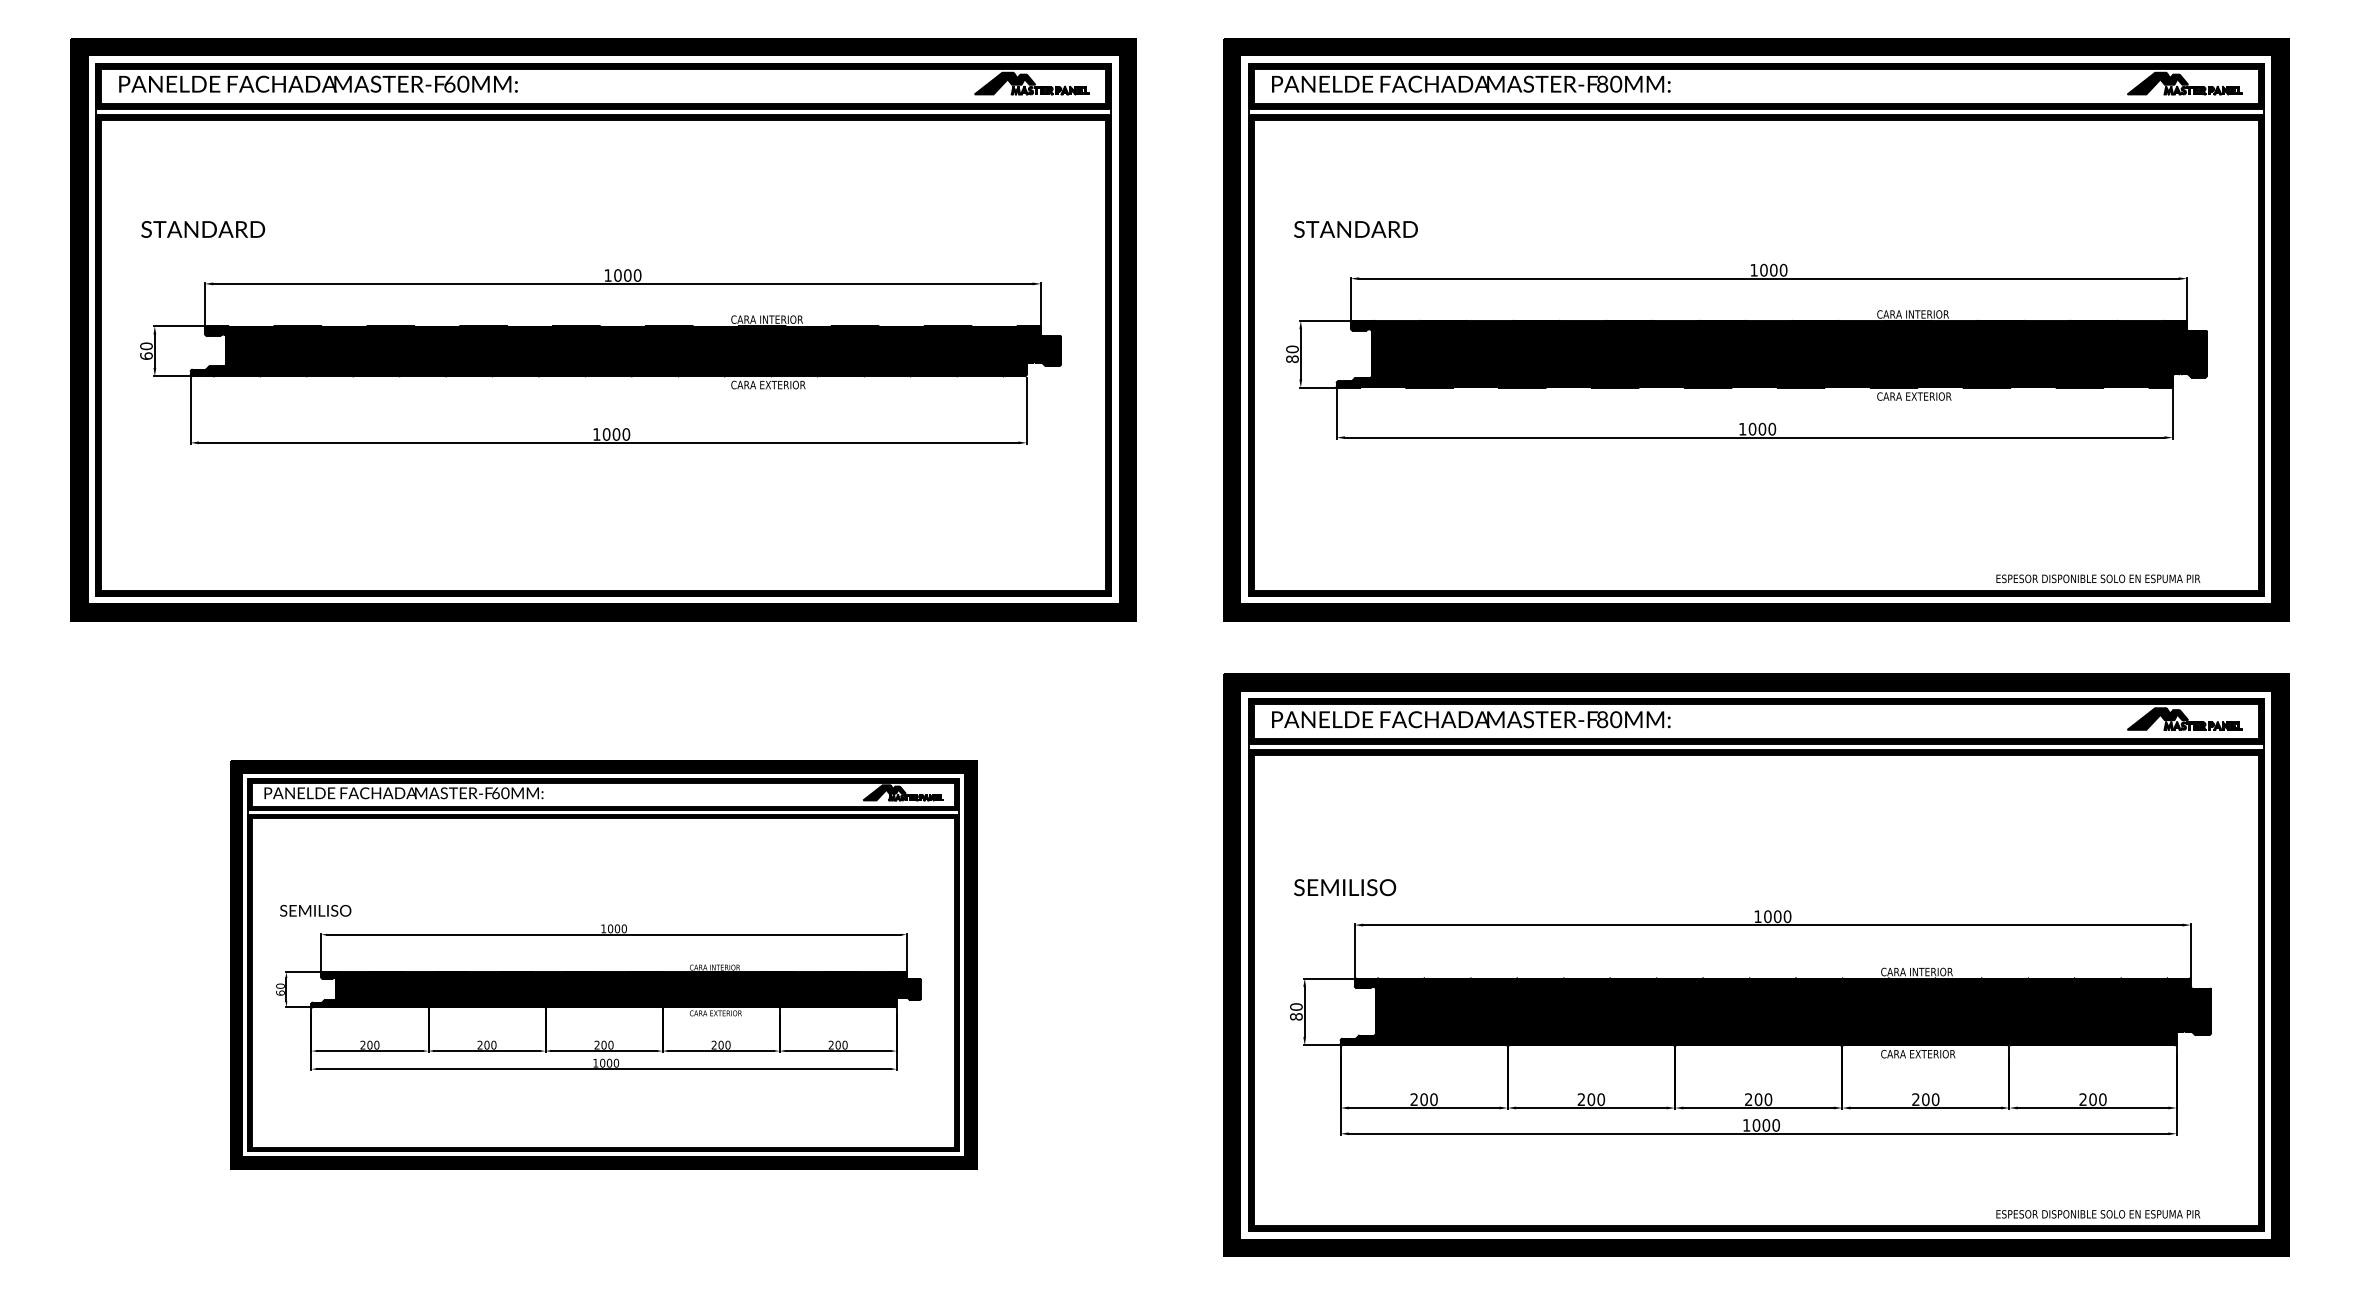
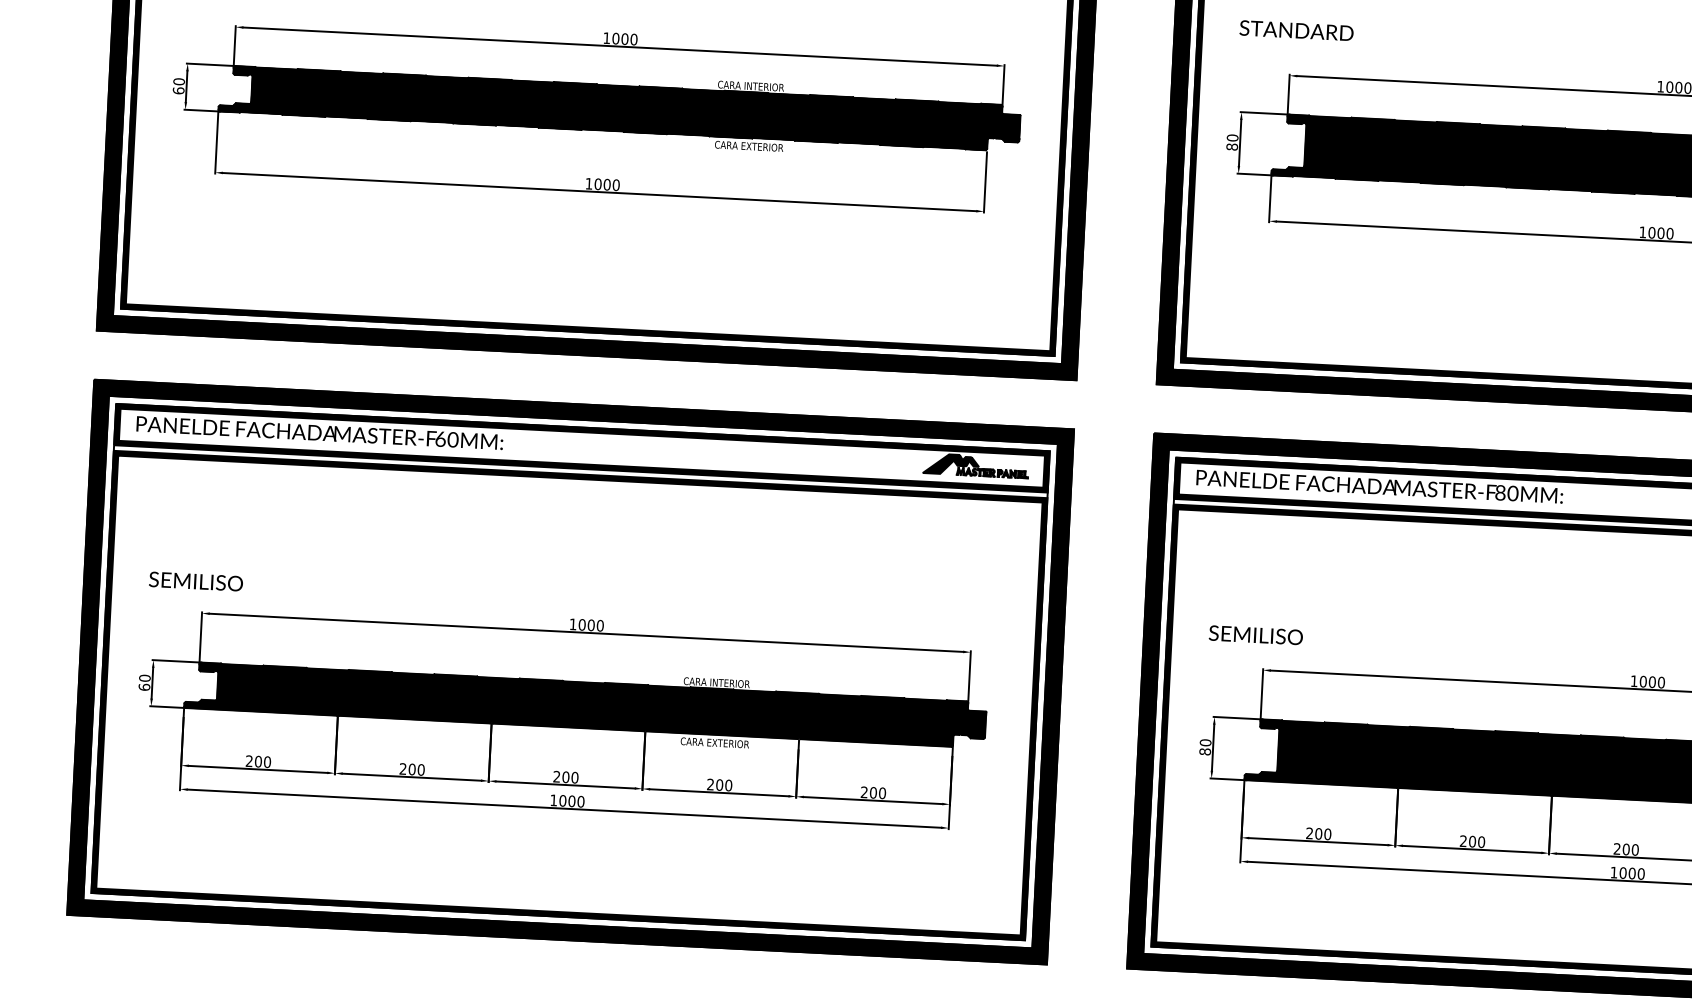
part: (603, 964) -> (570, 671), size x1.43

